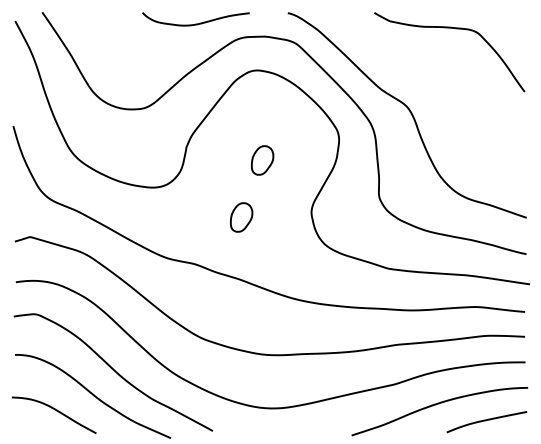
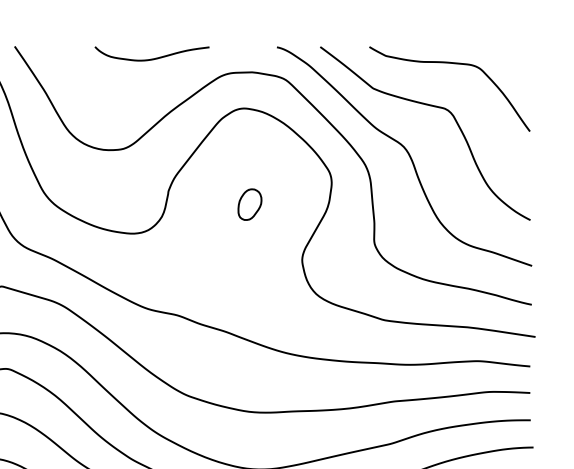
curve: (195, 23) -> (151, 58), moved
curve: (434, 69) -> (433, 107), added
part: (241, 217) -> (227, 265), removed

